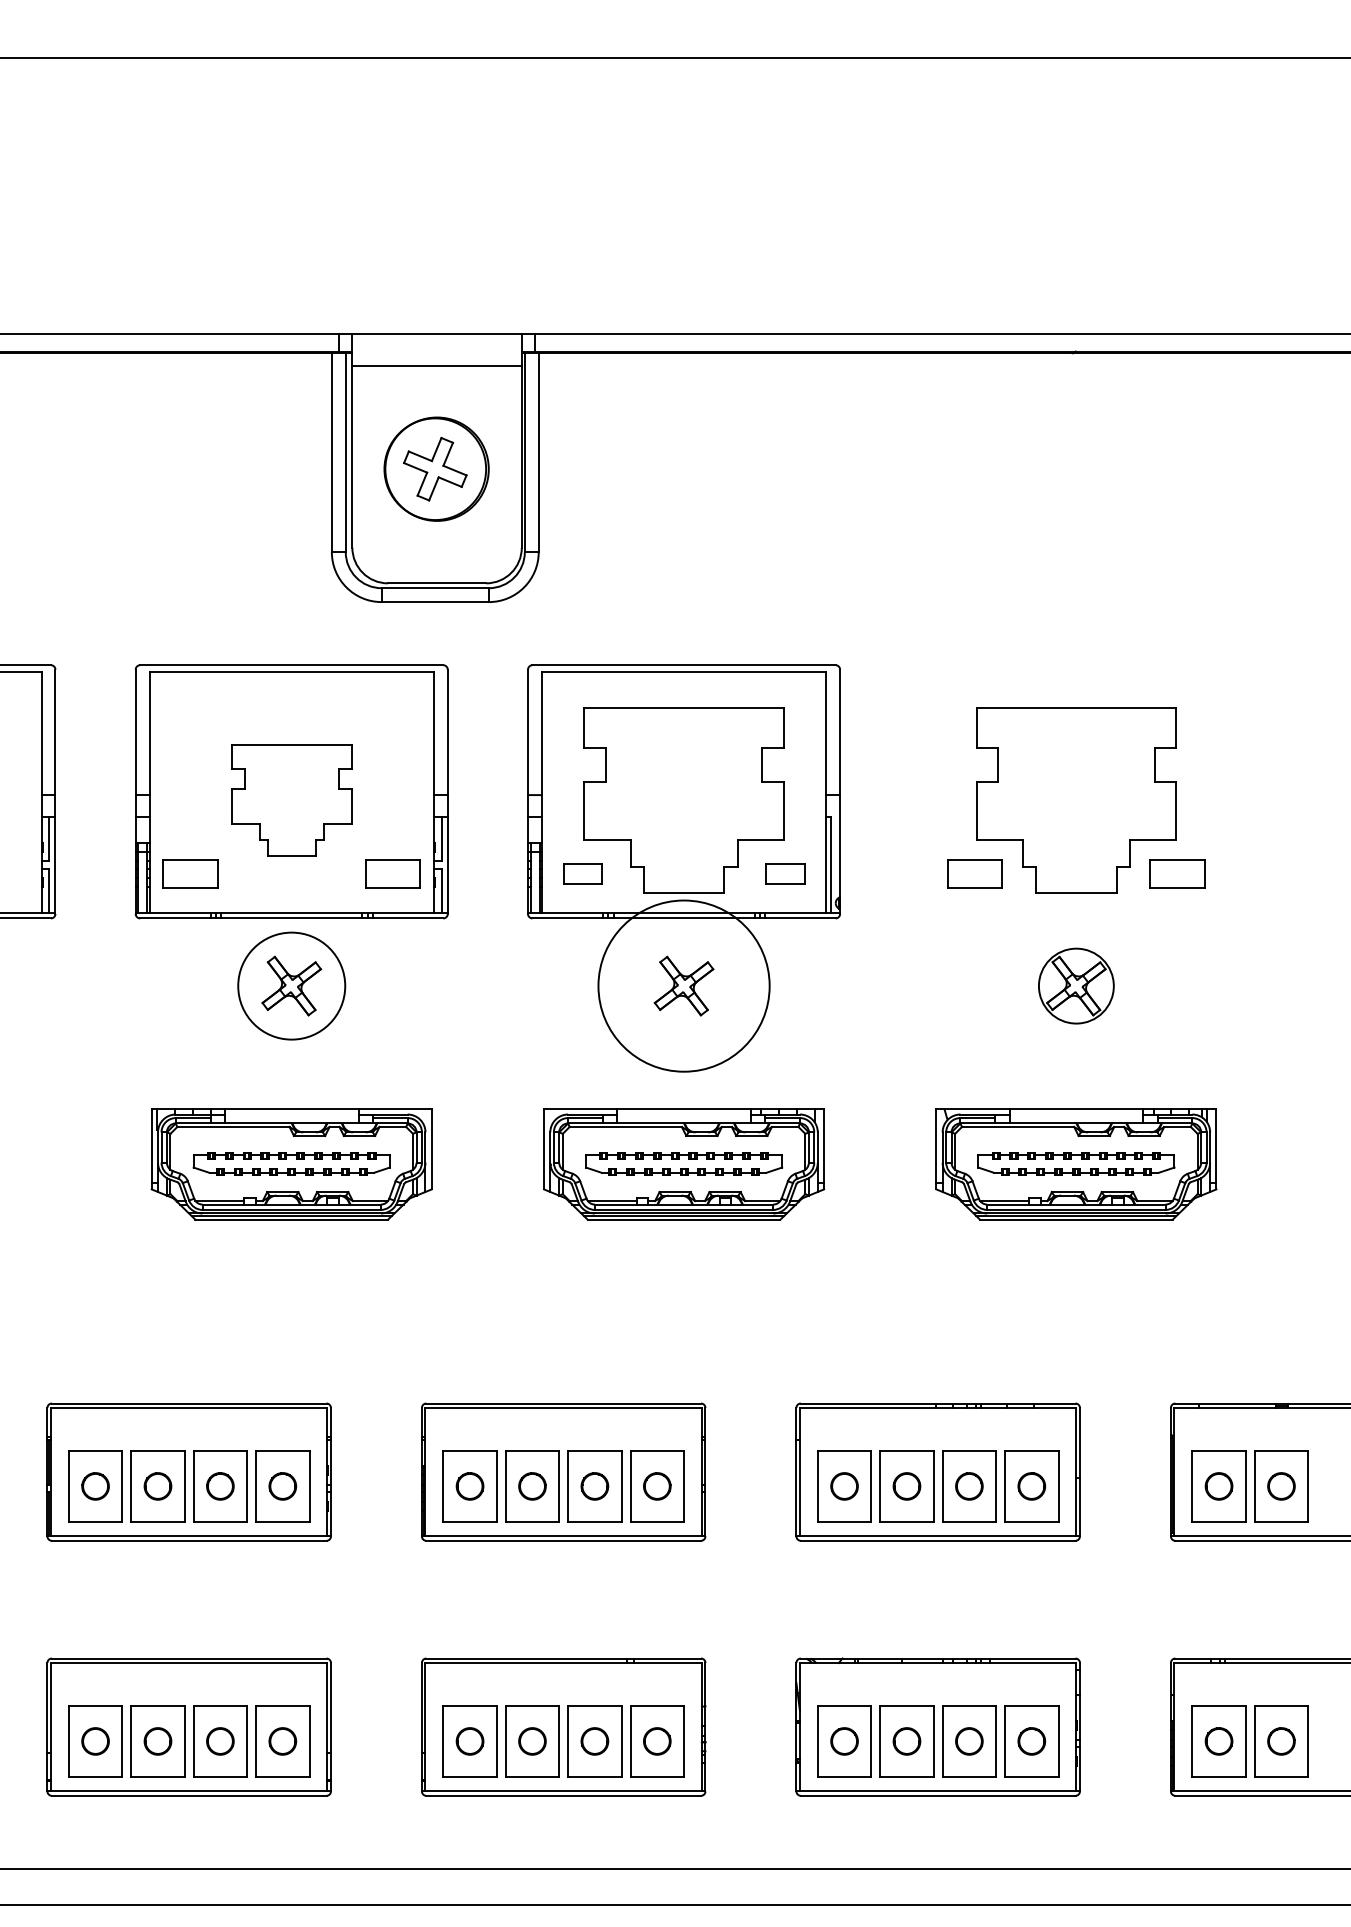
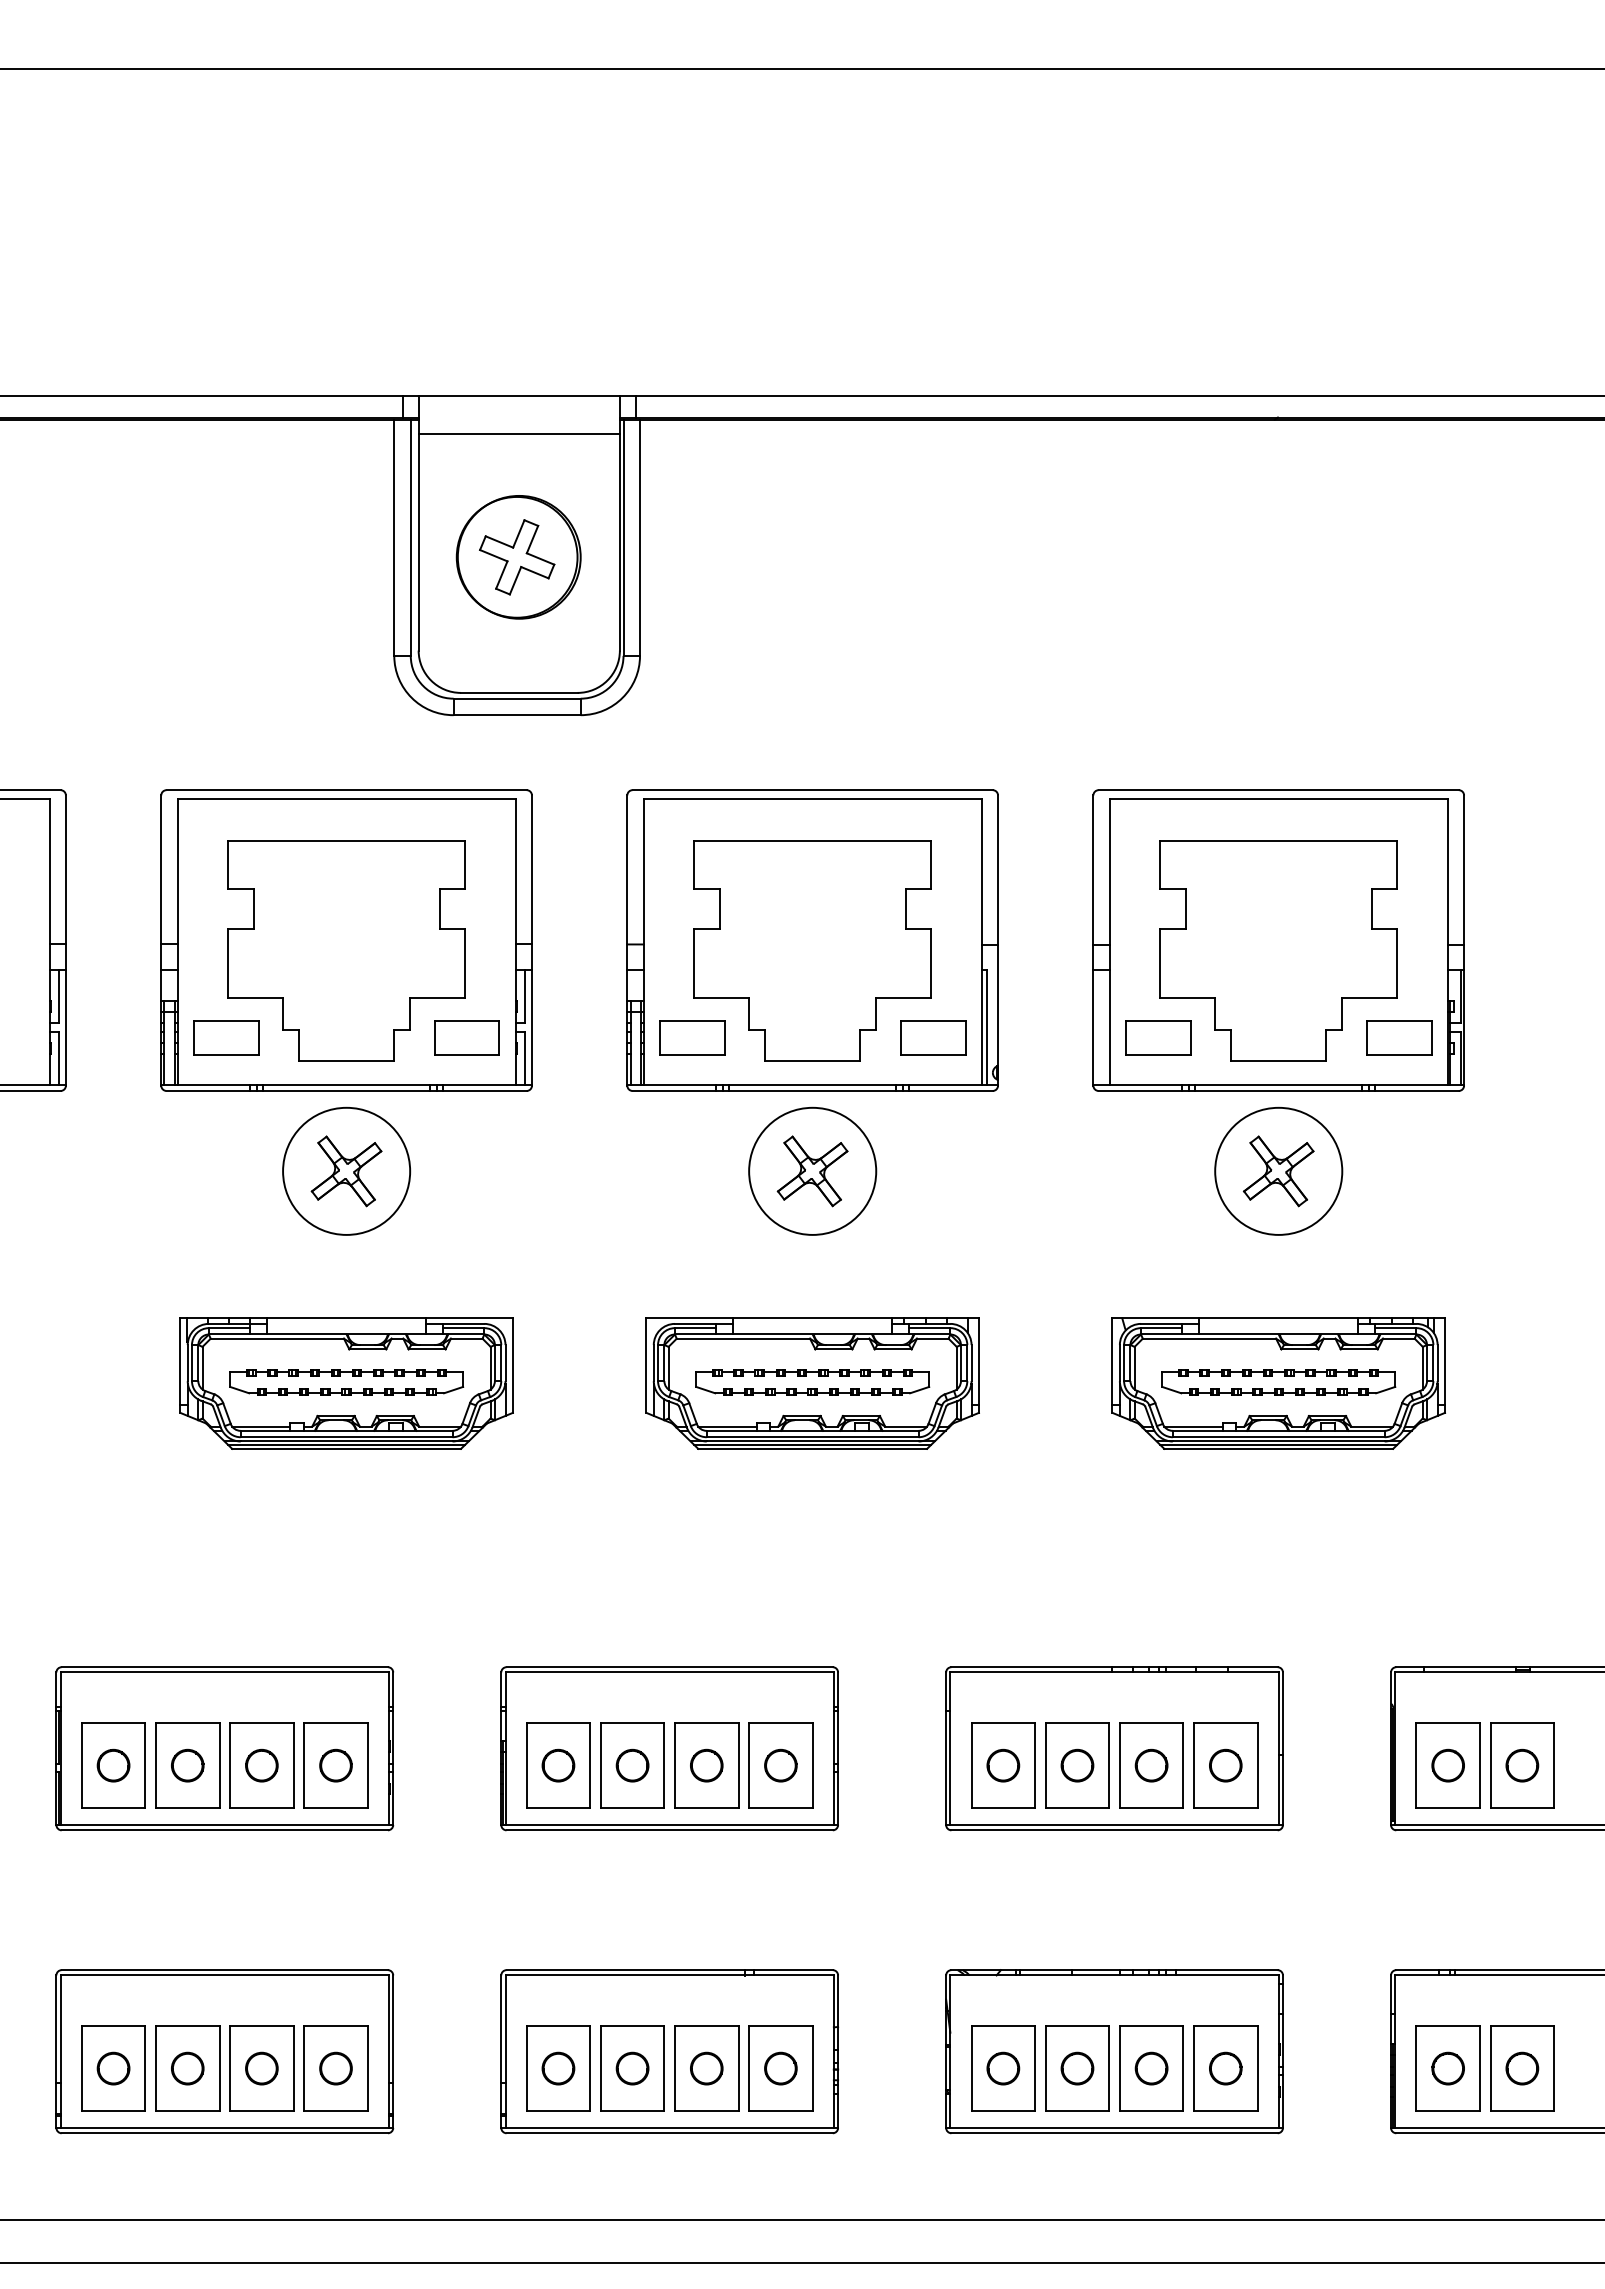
part: (1076, 791) -> (1278, 940), added
part: (291, 800) -> (346, 950), size x1.67
part: (582, 873) -> (692, 1037), size x1.43
part: (785, 873) -> (933, 1037), size x1.43
circle: (683, 985) -> (812, 1170), size x0.62
circle: (1076, 985) -> (1278, 1170), size x1.43

